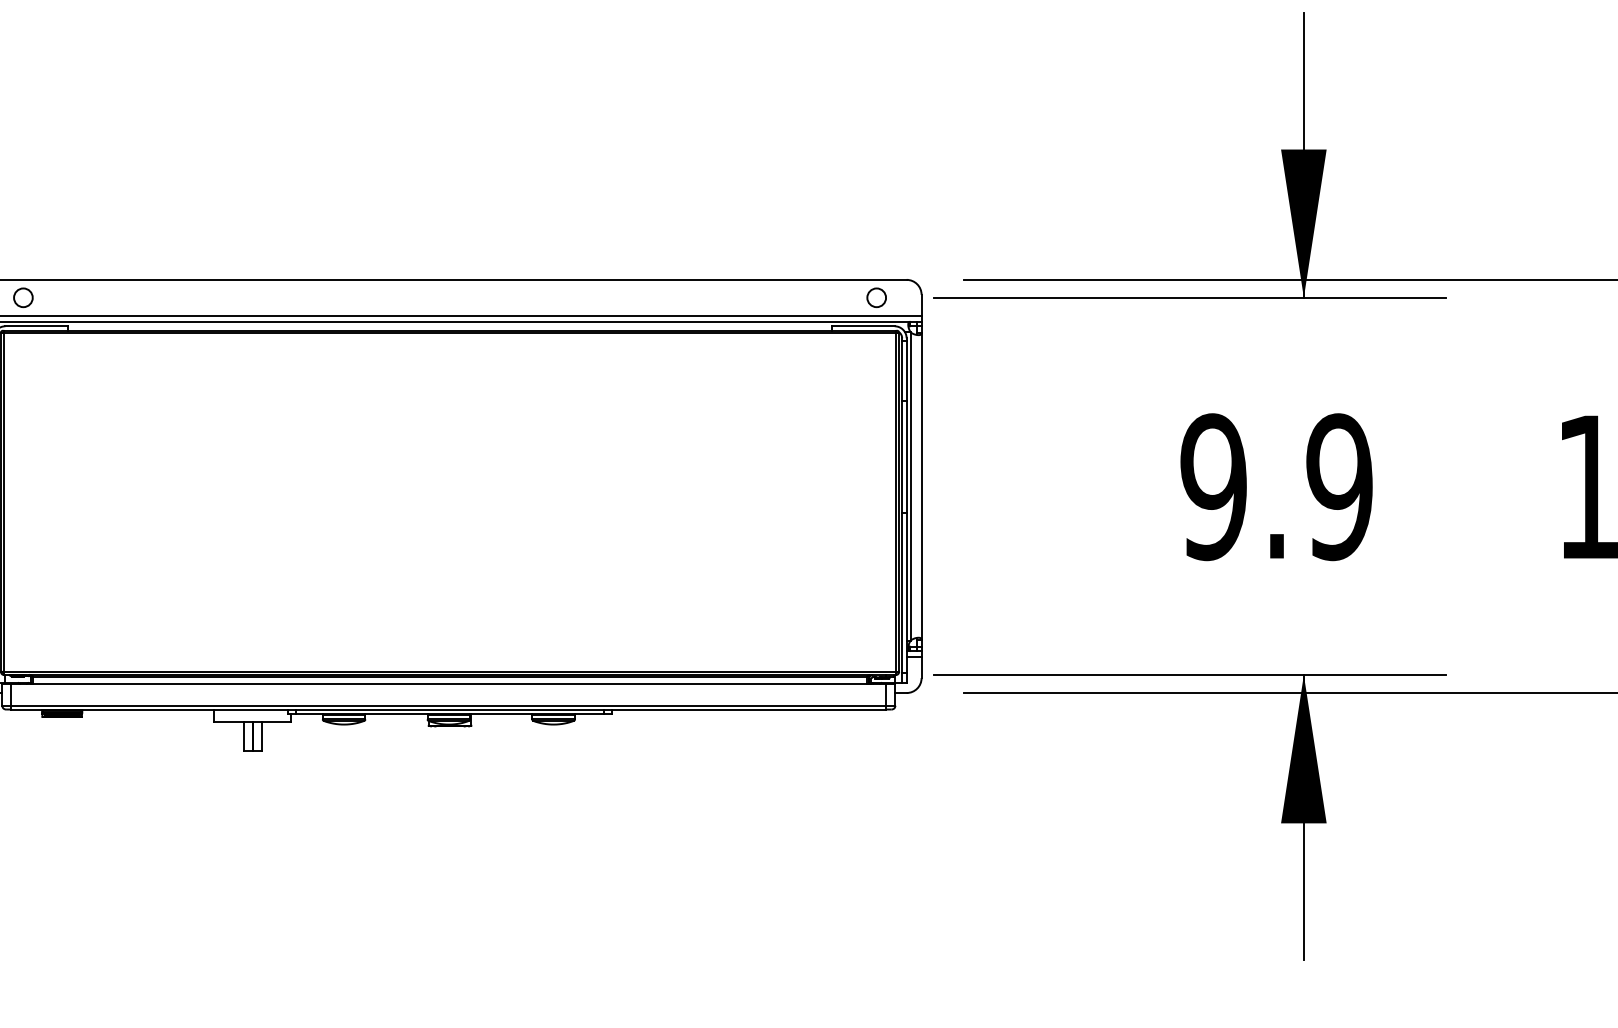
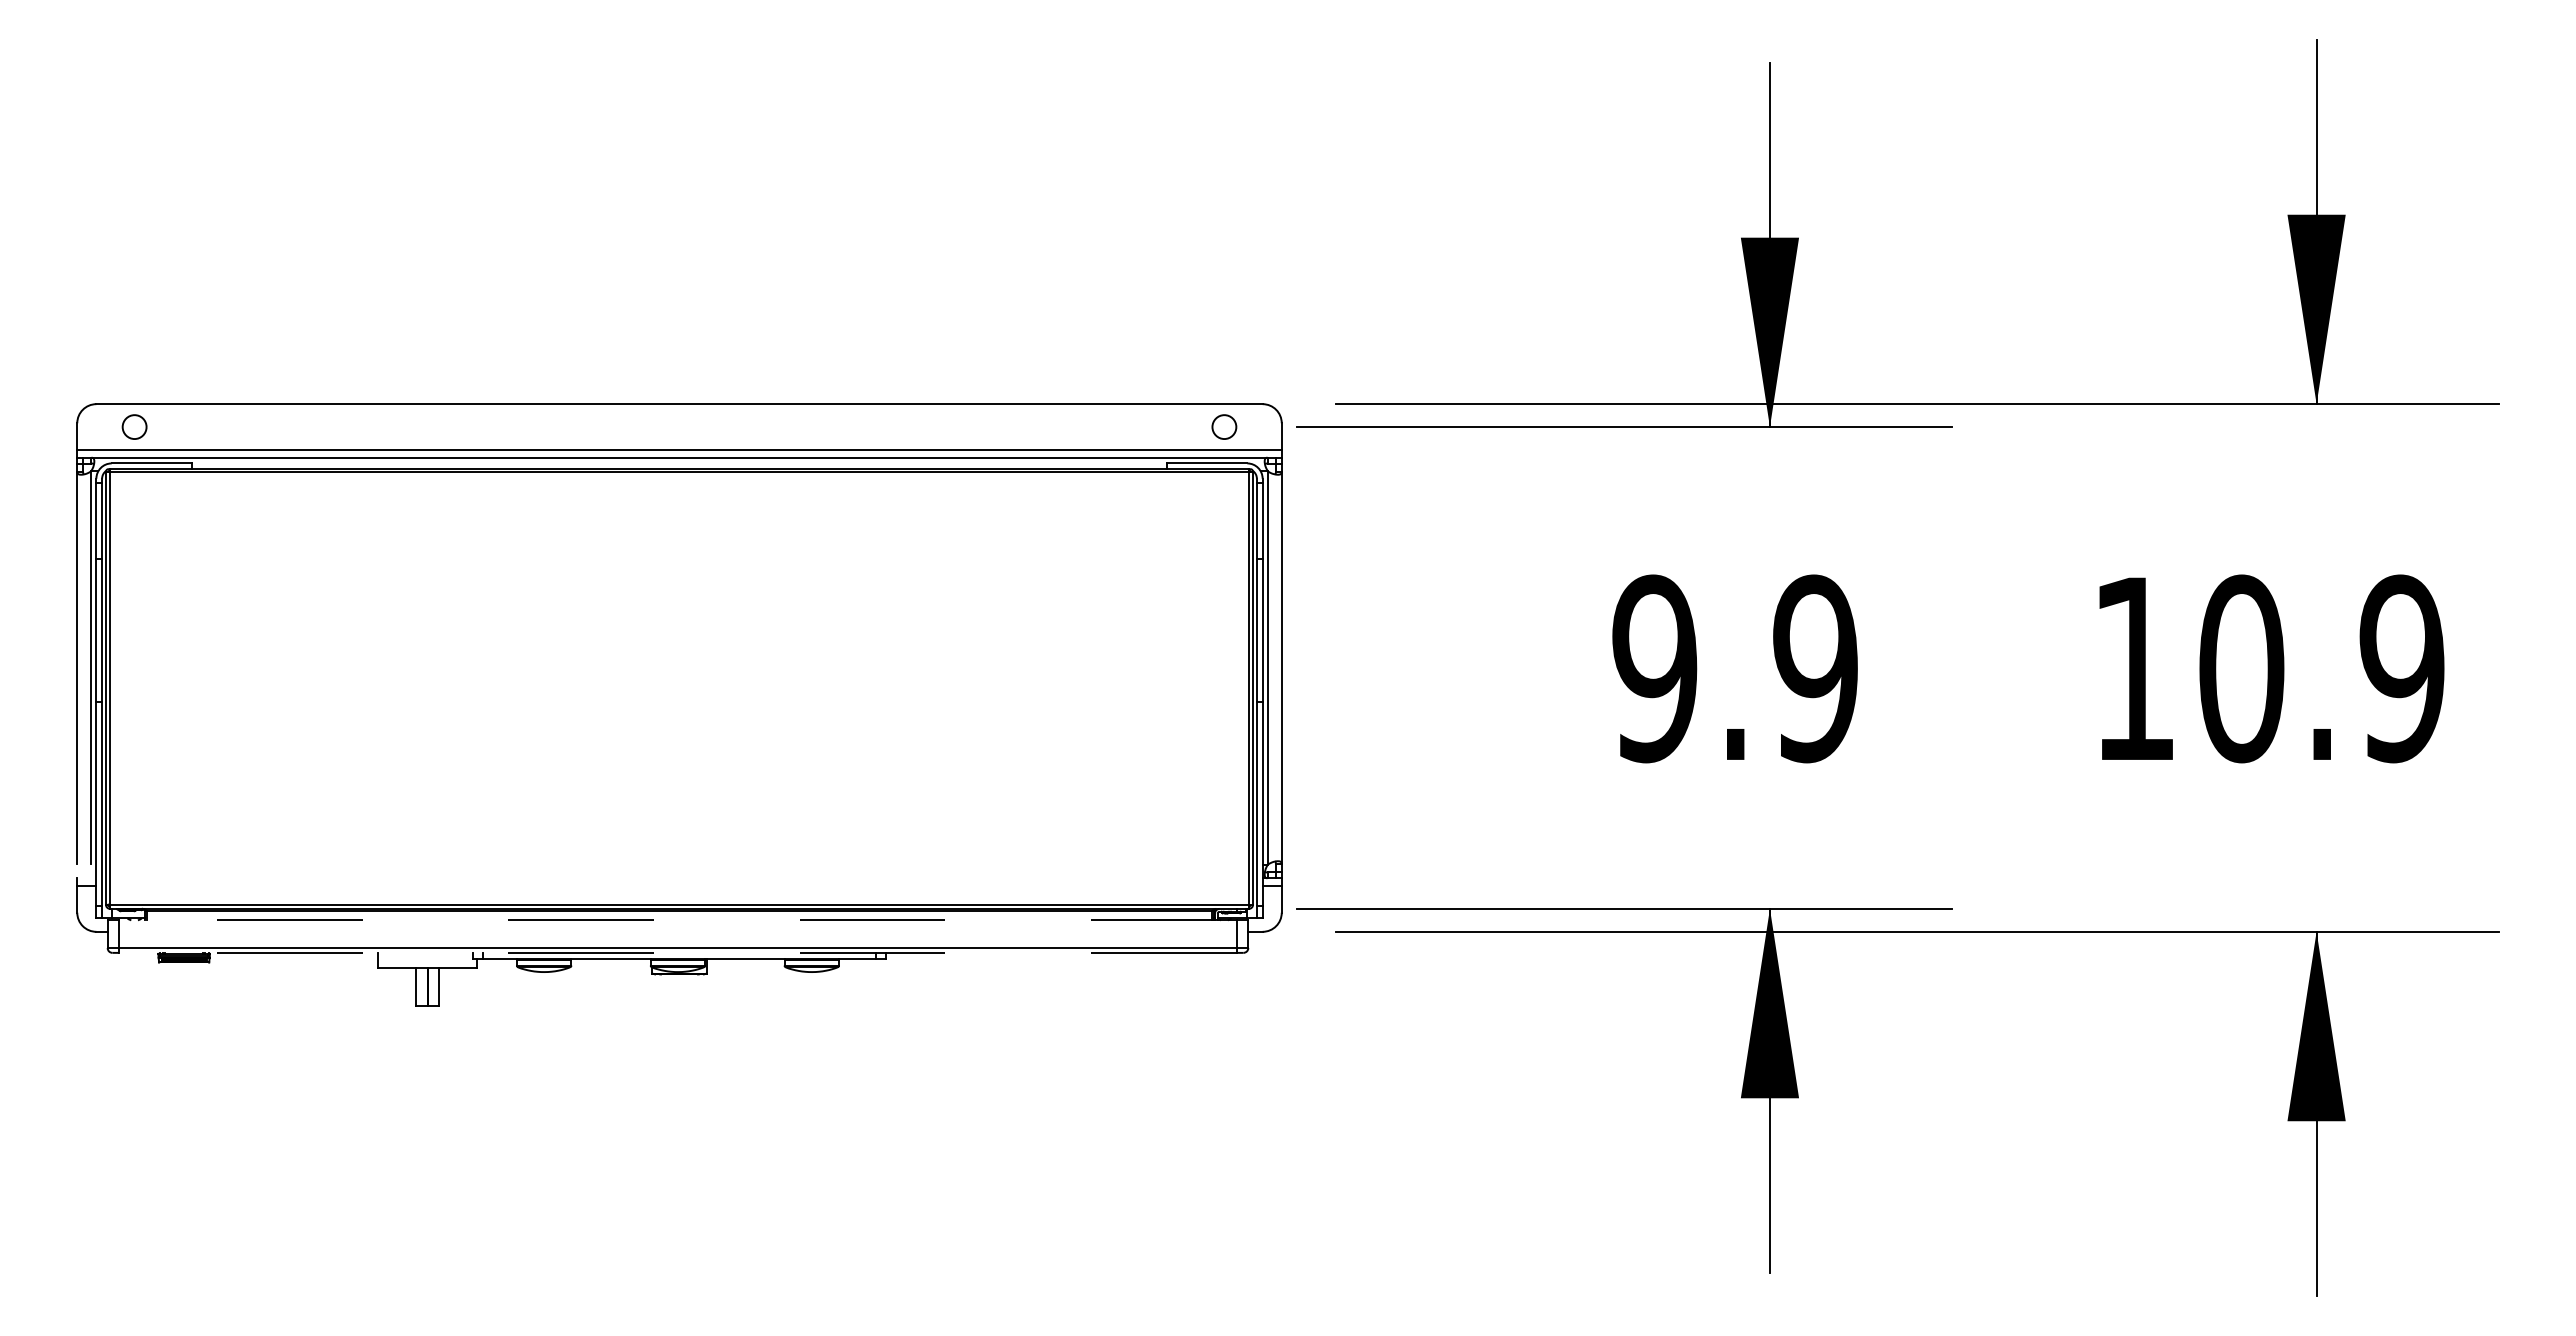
line: (448, 684) -> (677, 920), solid -> dashed
line: (448, 709) -> (677, 952), solid -> dashed

